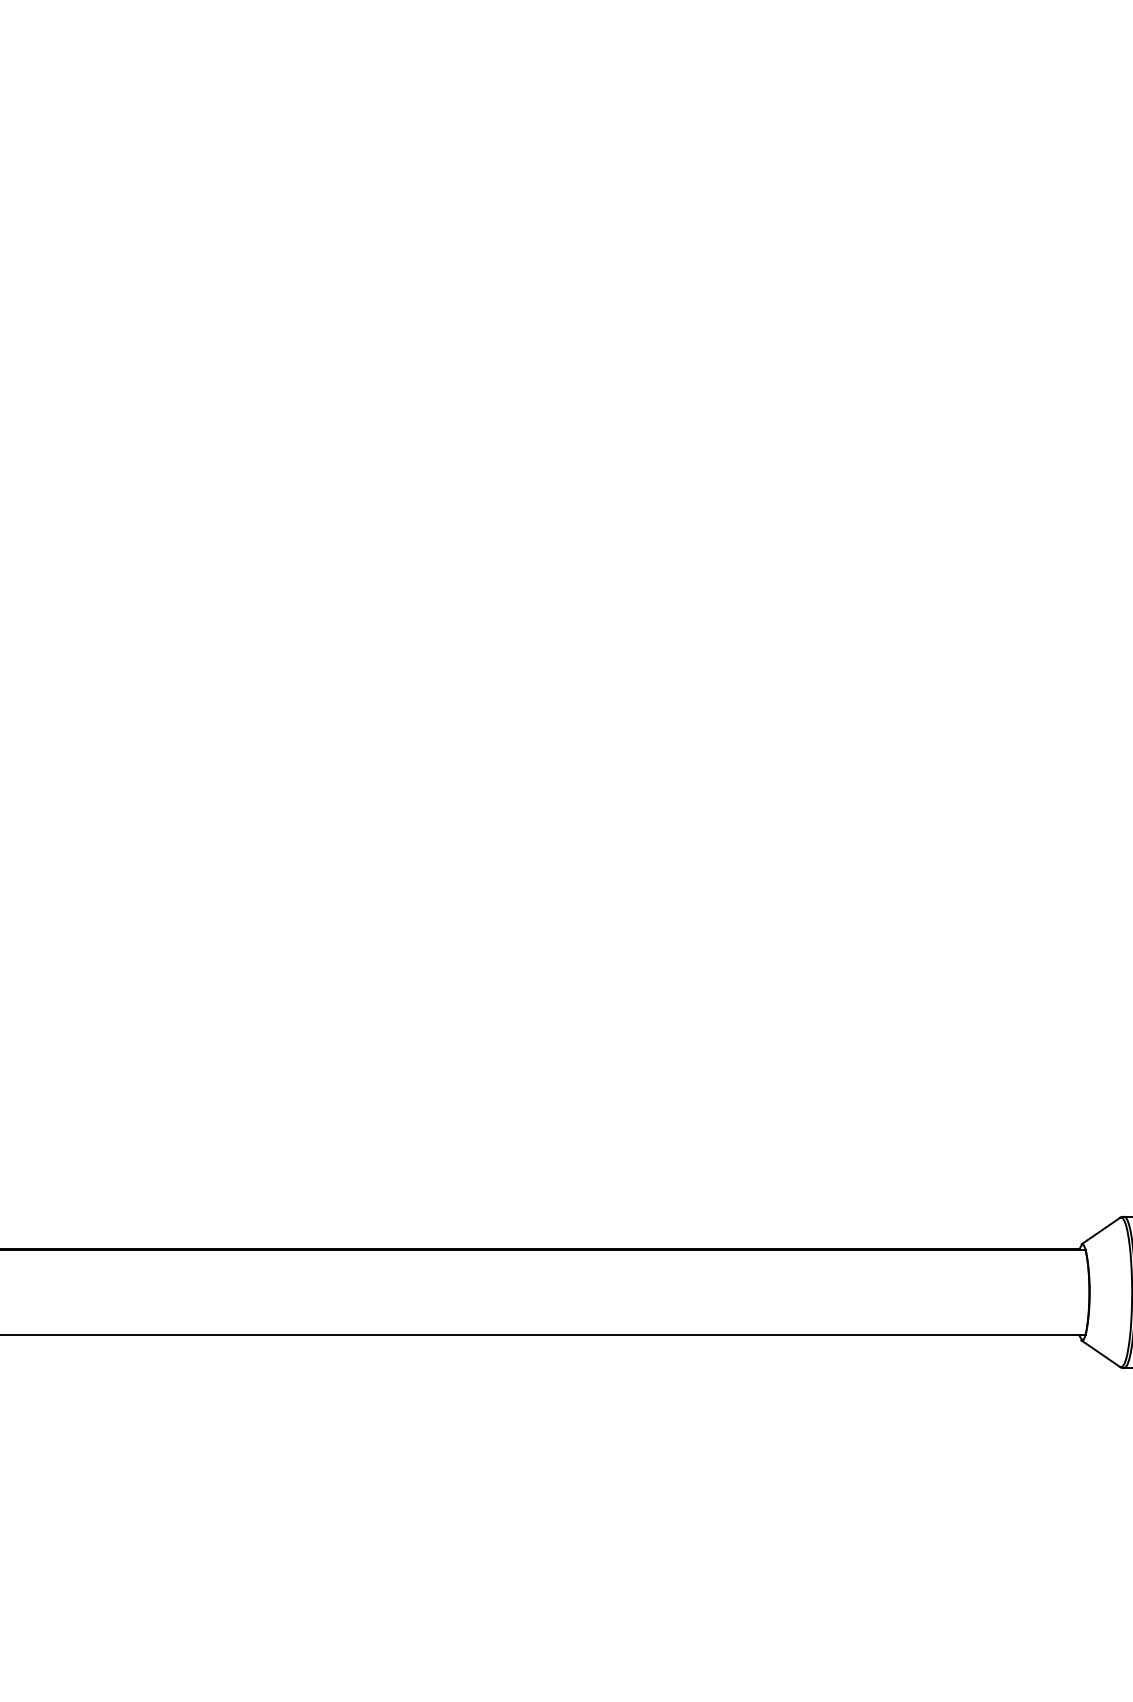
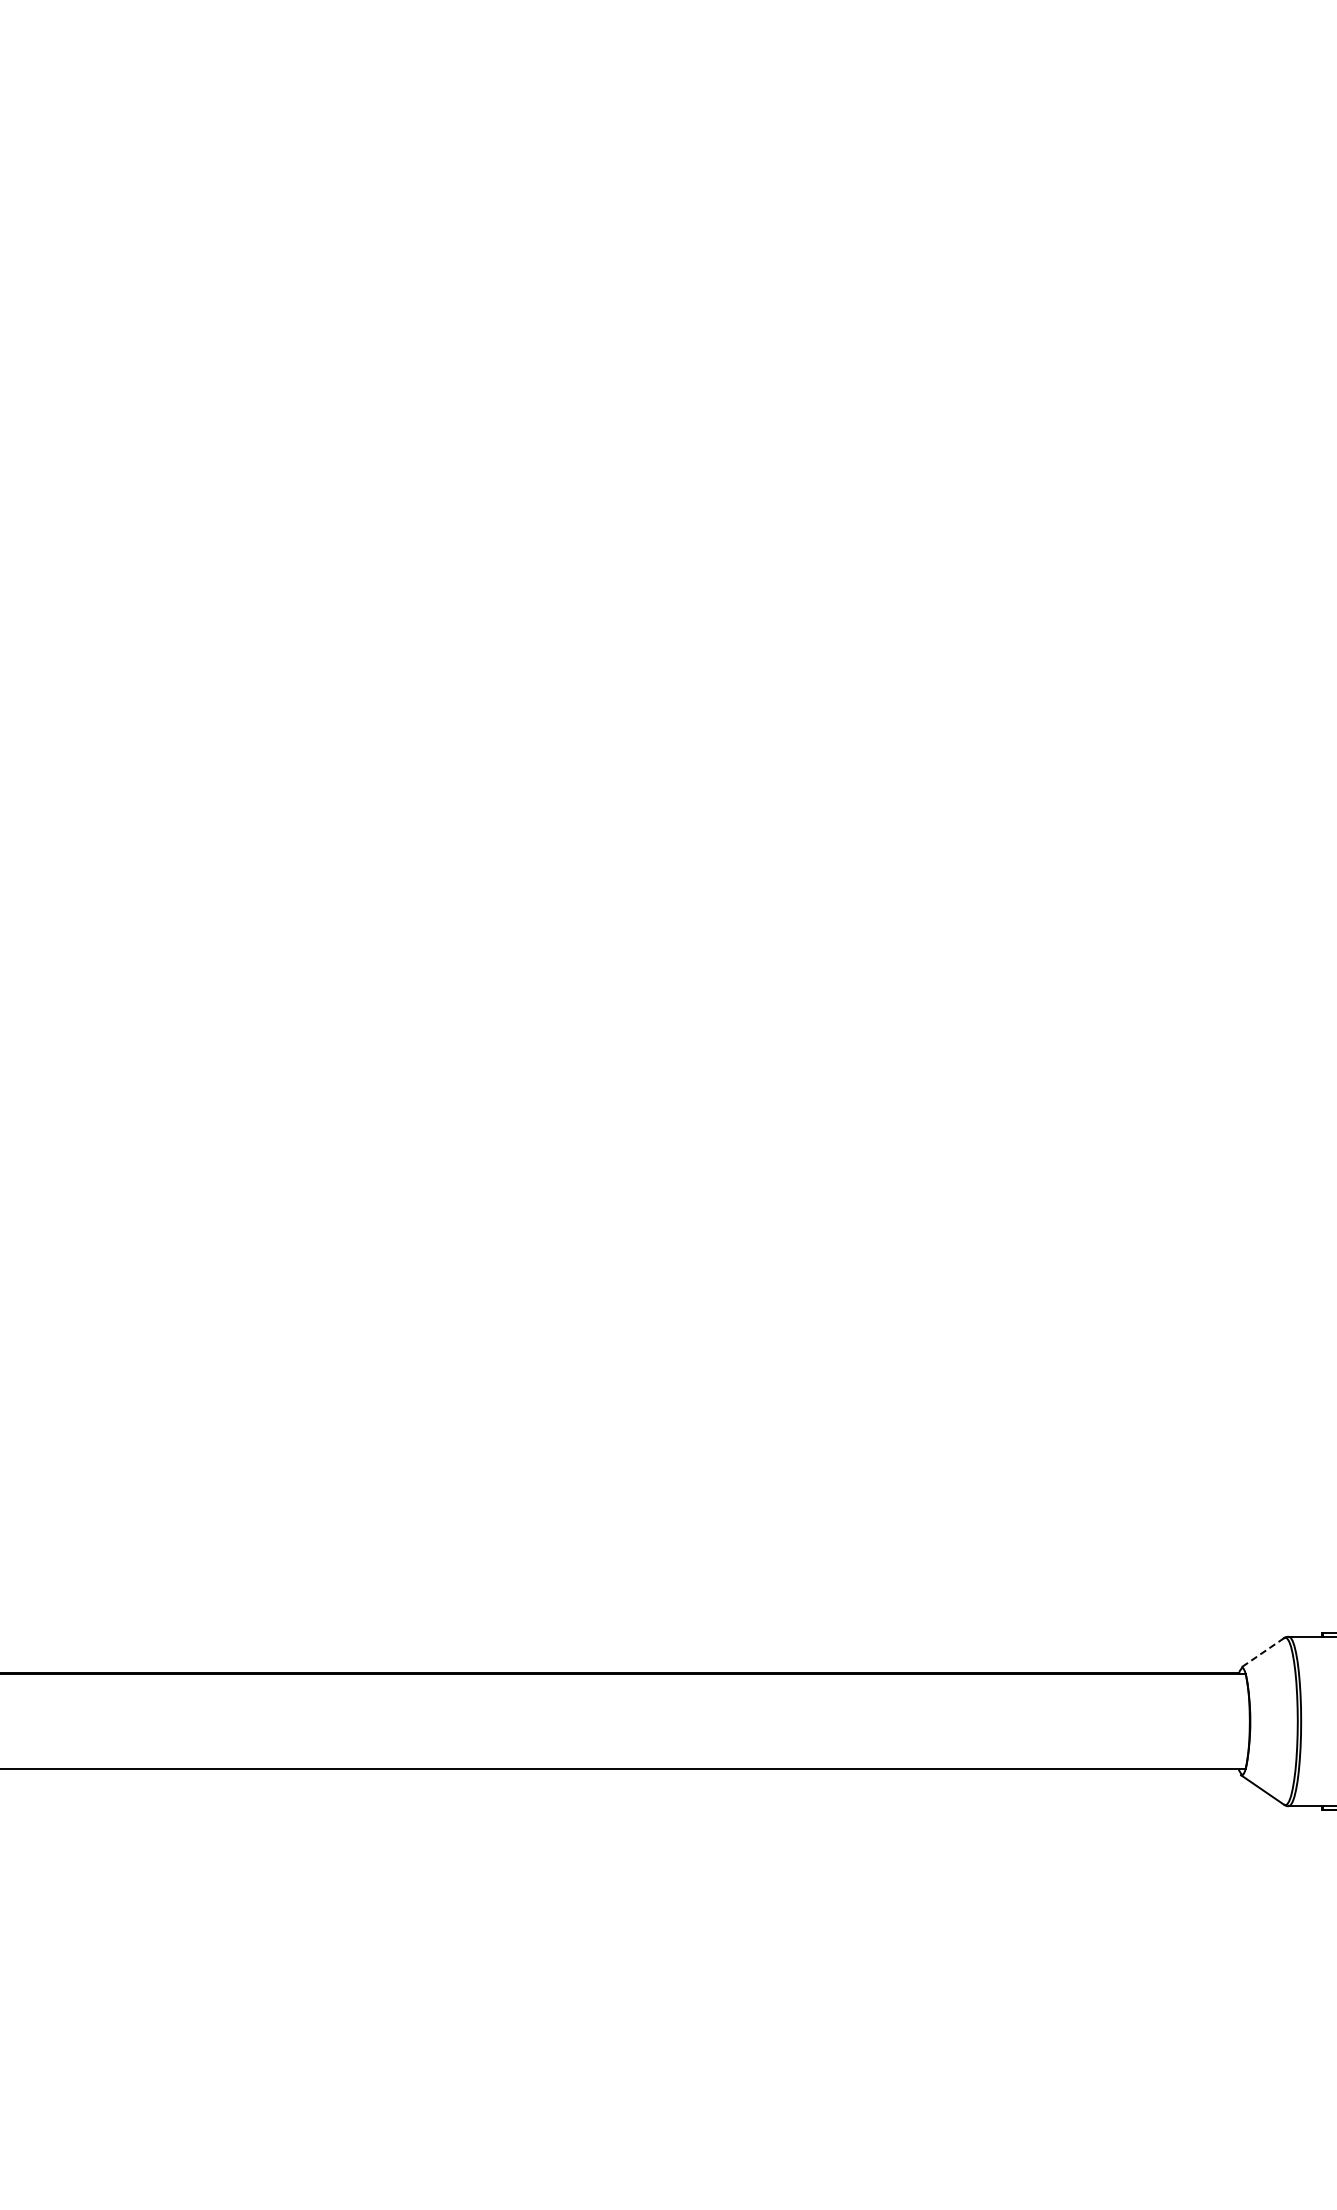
line: (1100, 1231) -> (1262, 1653), solid -> dashed

